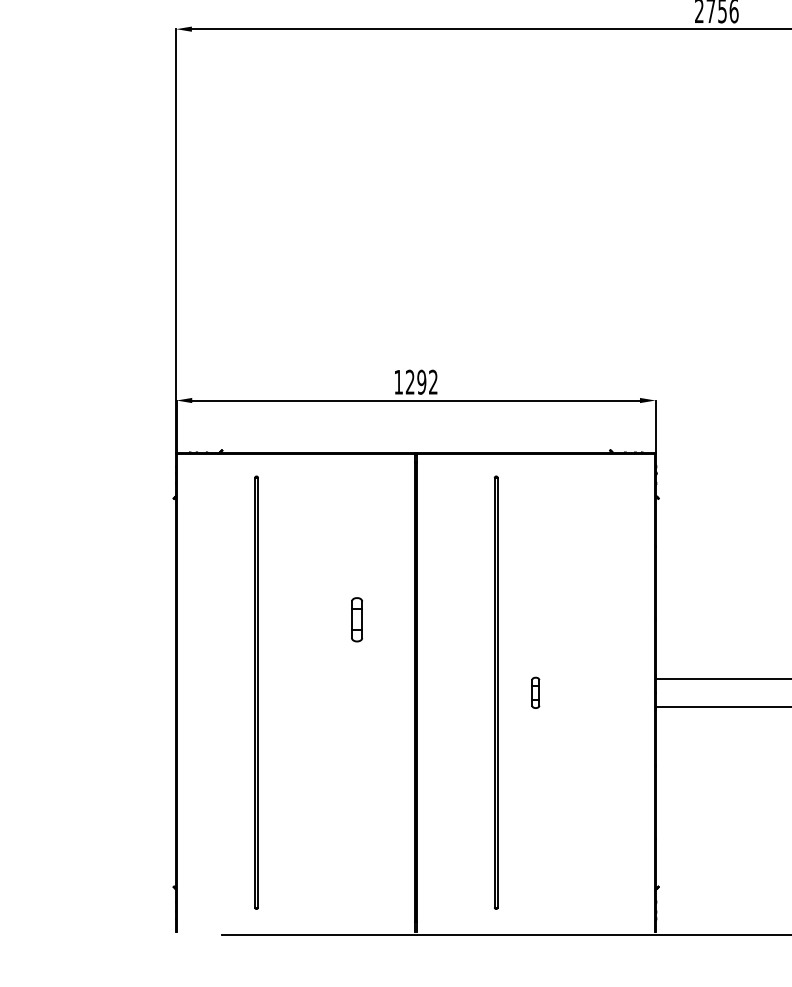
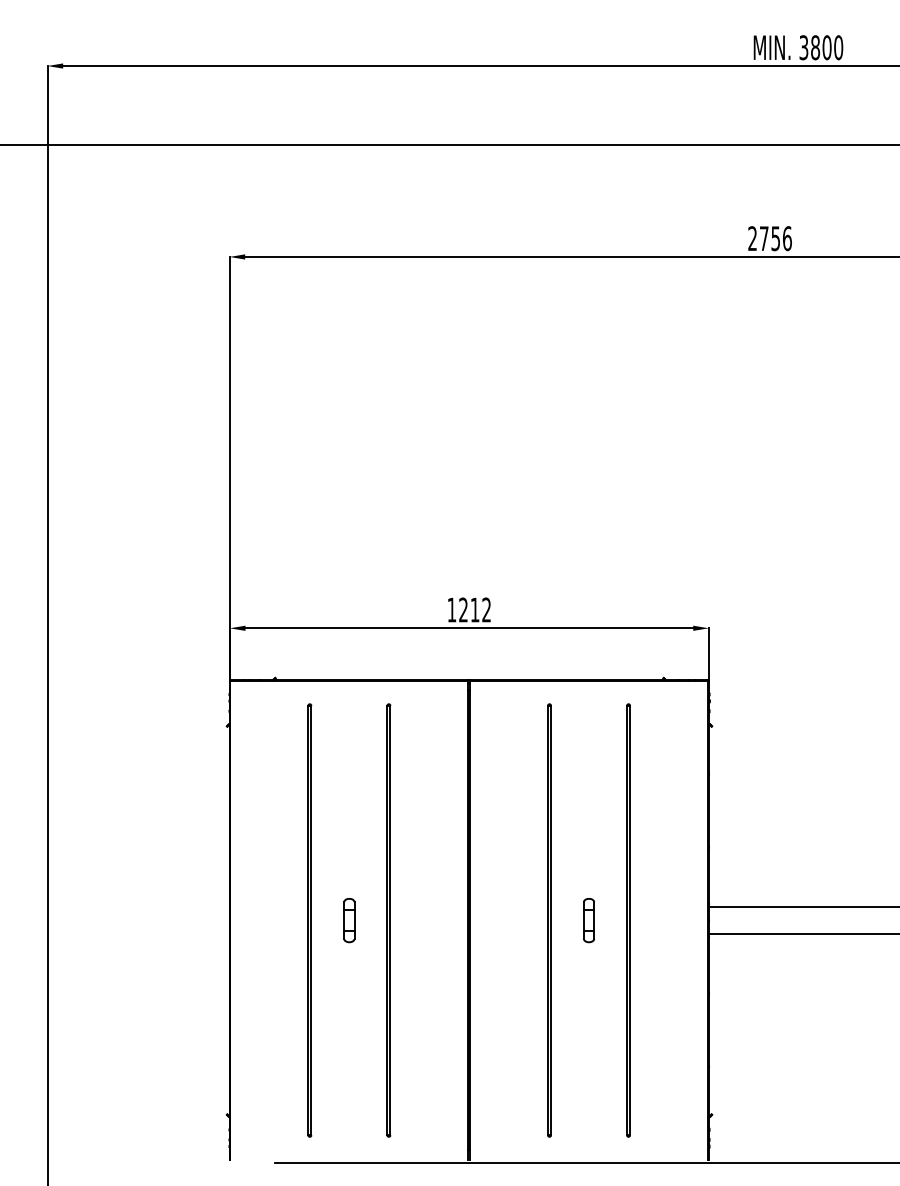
text: (421, 381) -> (474, 609), 1292 -> 1212
part: (357, 619) -> (349, 920), moved
part: (335, 692) -> (388, 920), added
part: (535, 692) -> (588, 920), size x1.43
line: (574, 692) -> (627, 920), added

